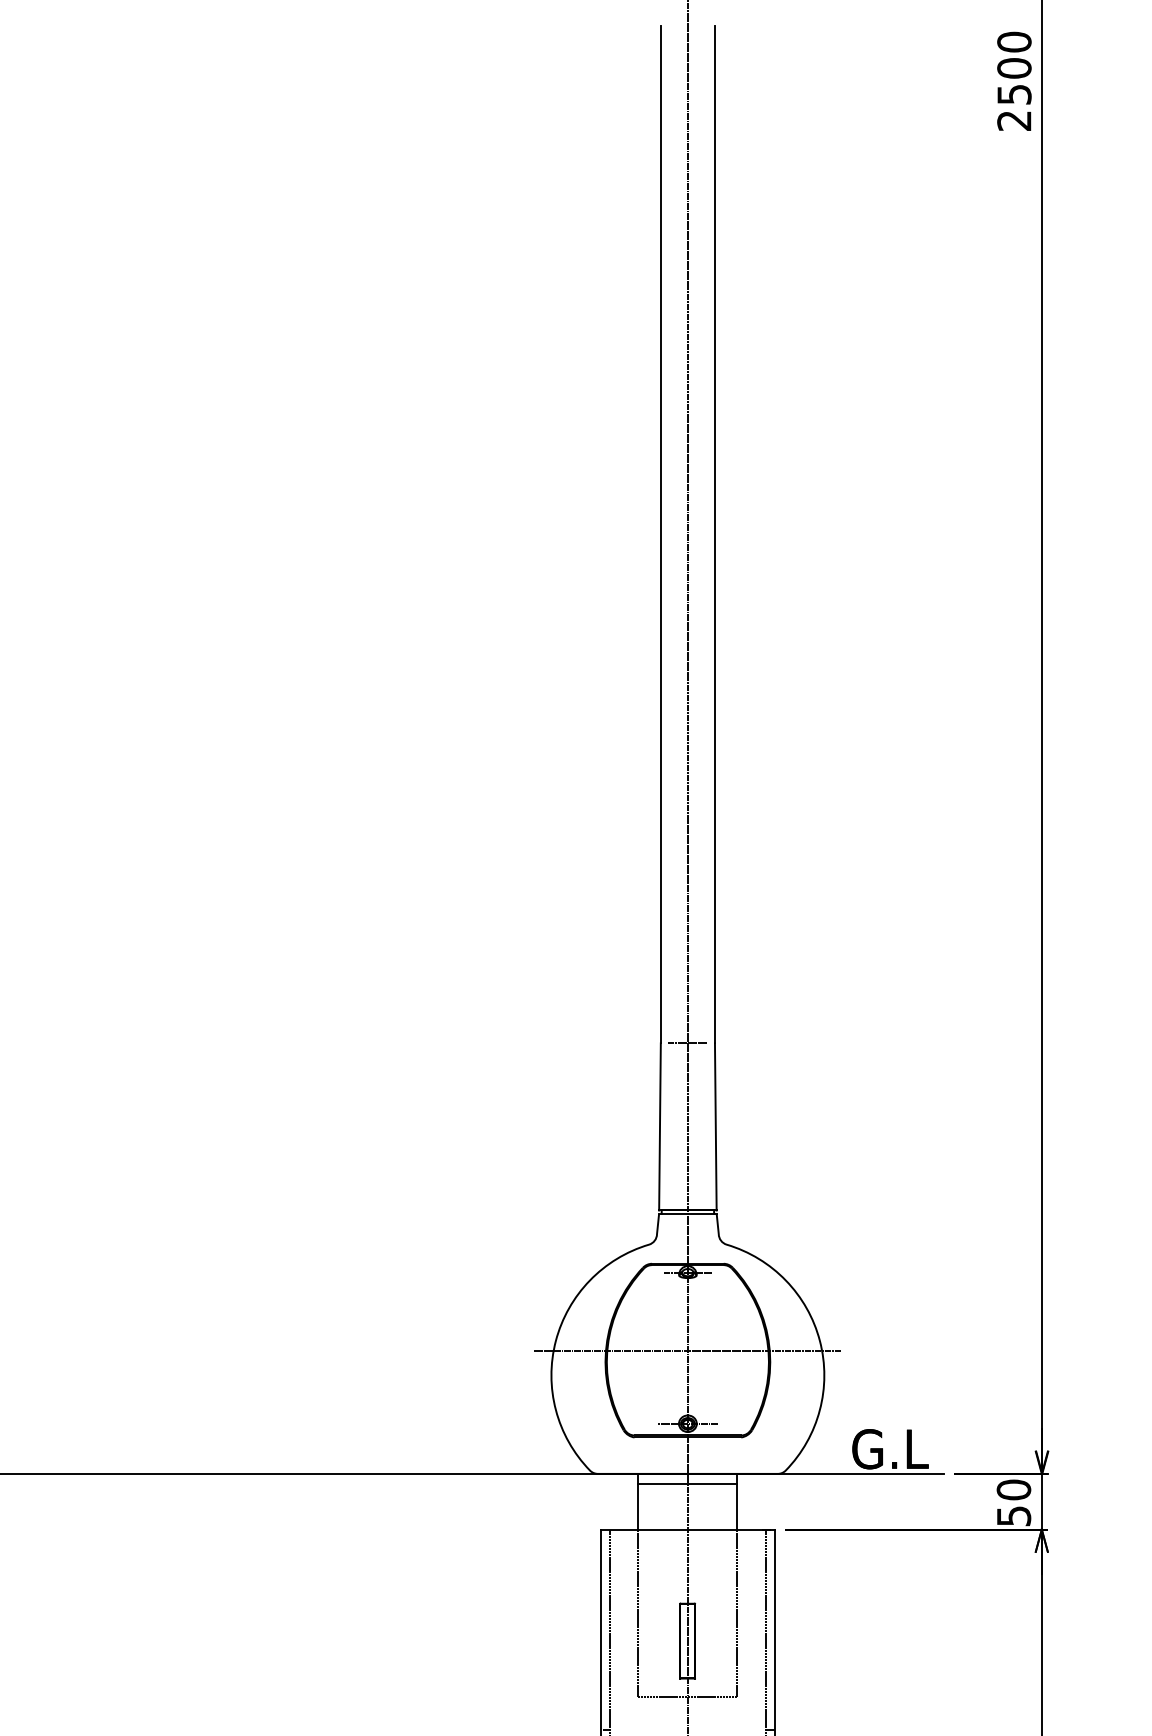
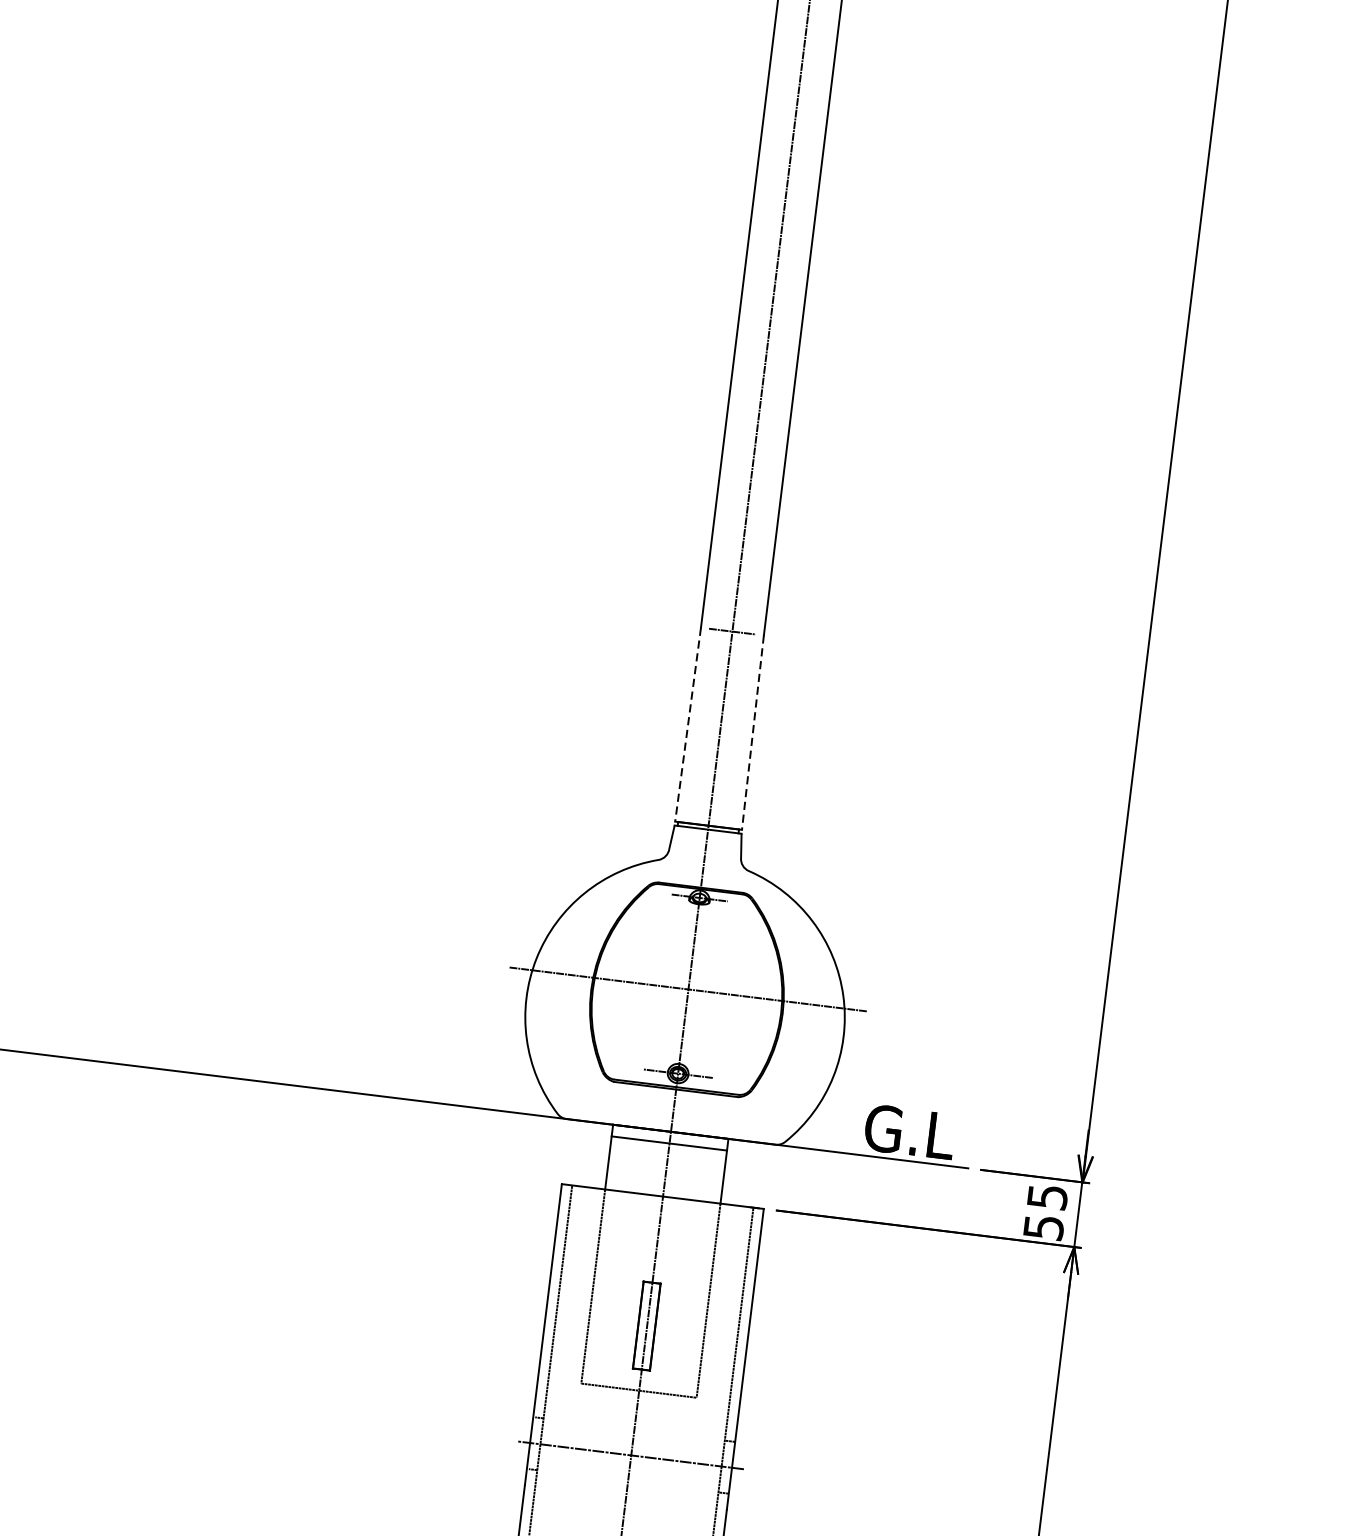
line: (660, 1126) -> (688, 724), solid -> dashed
line: (715, 1126) -> (752, 732), solid -> dashed
text: (1013, 1489) -> (1047, 1196), 50 -> 55

